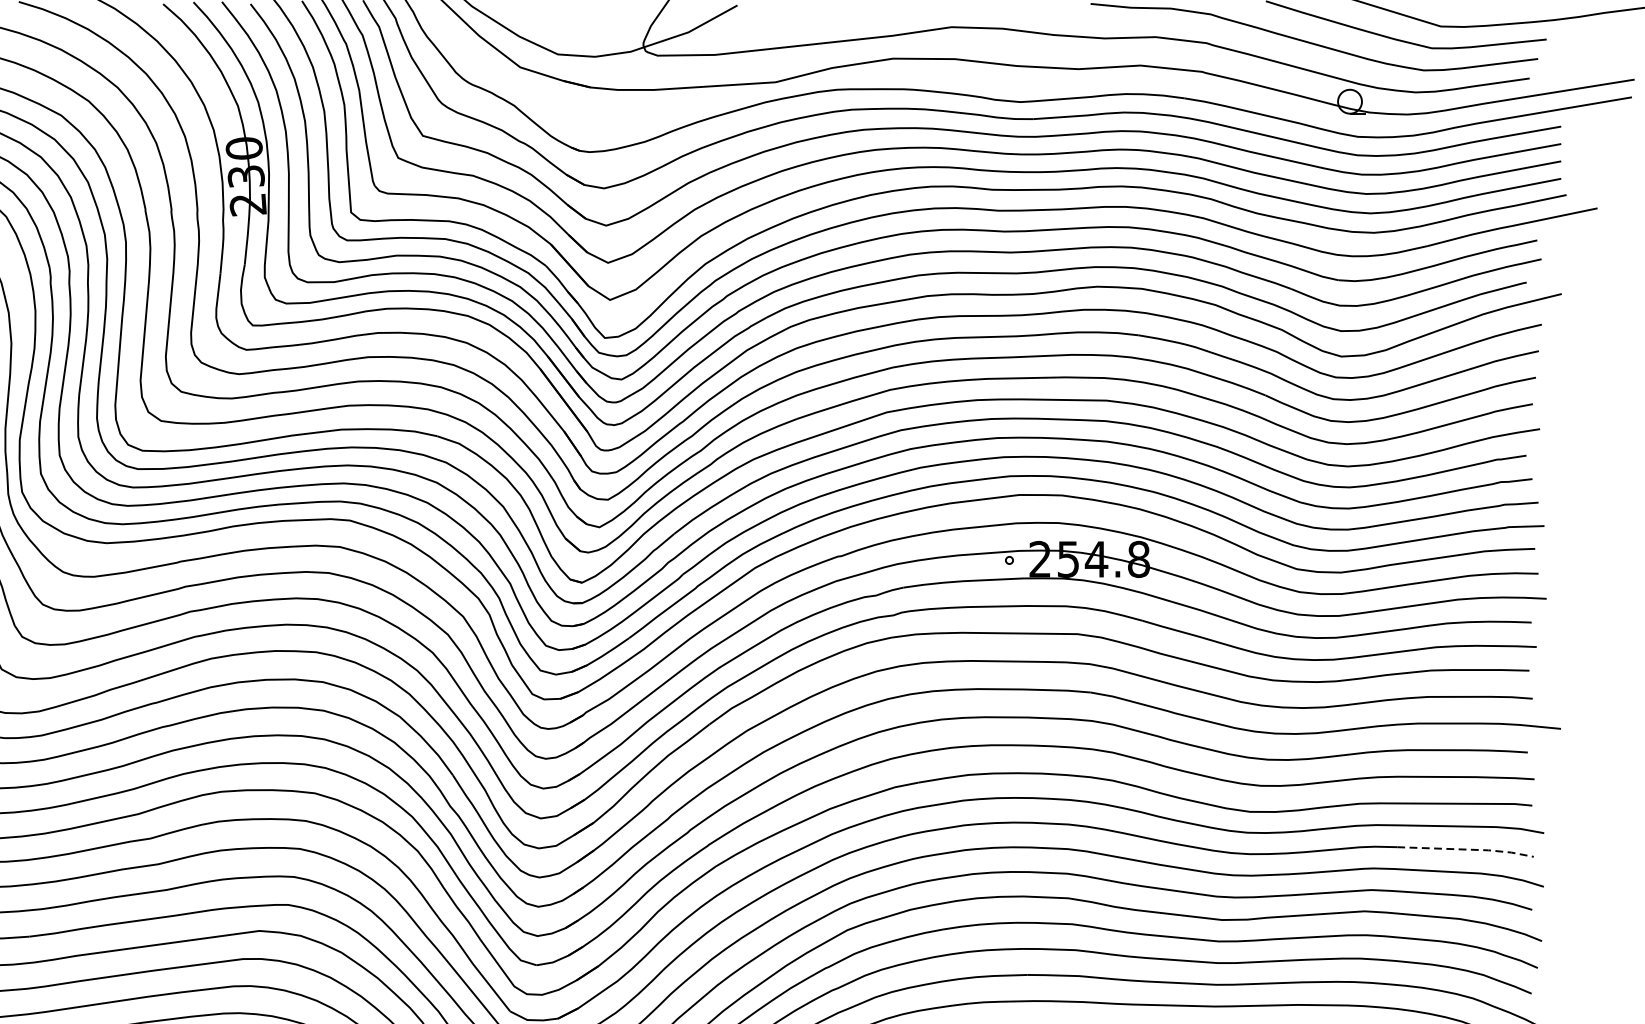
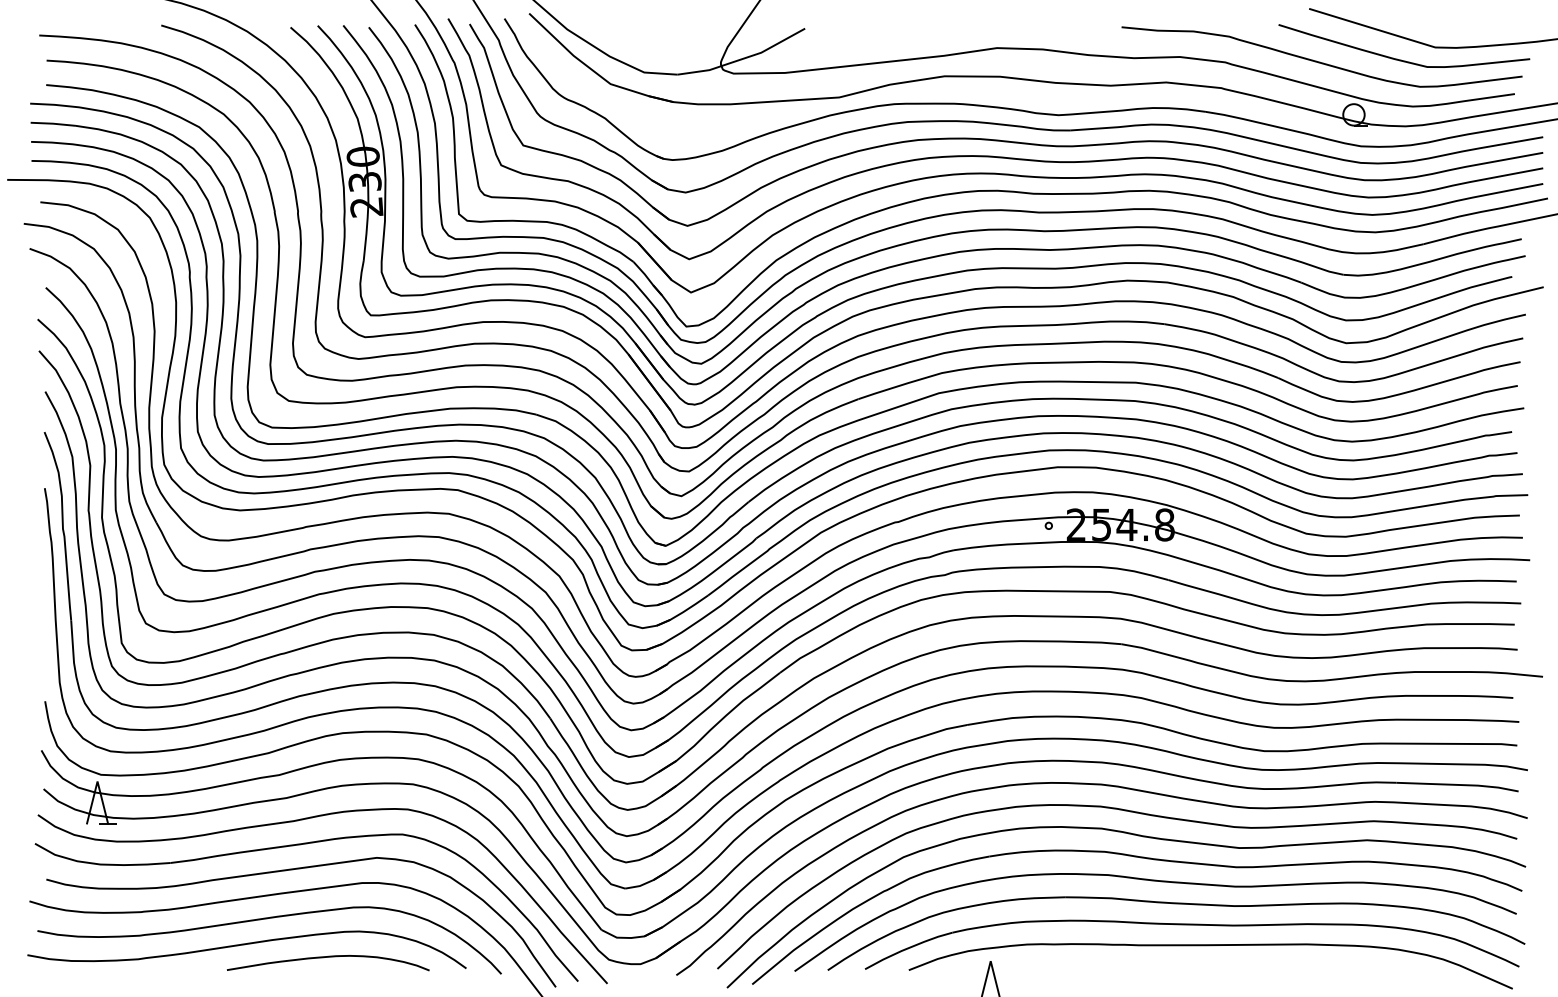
line: (1467, 849) -> (1459, 784), dashed -> solid

